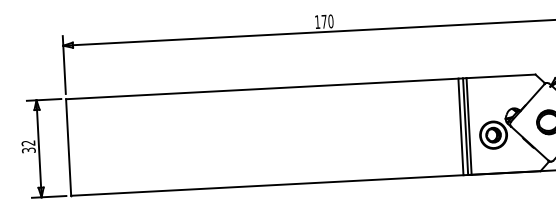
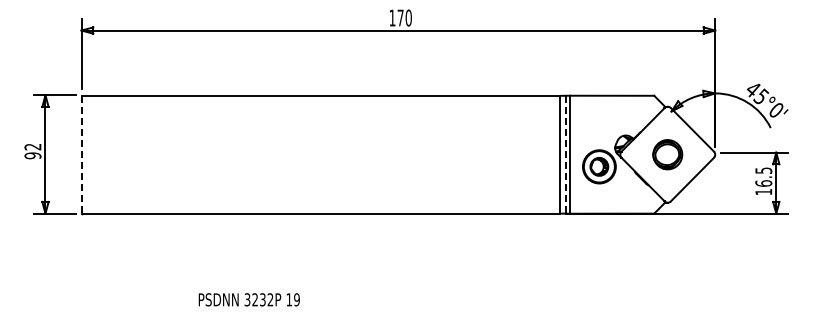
line: (465, 126) -> (565, 154), solid -> dashed
line: (68, 147) -> (81, 154), solid -> dashed
text: (28, 150) -> (32, 155), 32 -> 92

